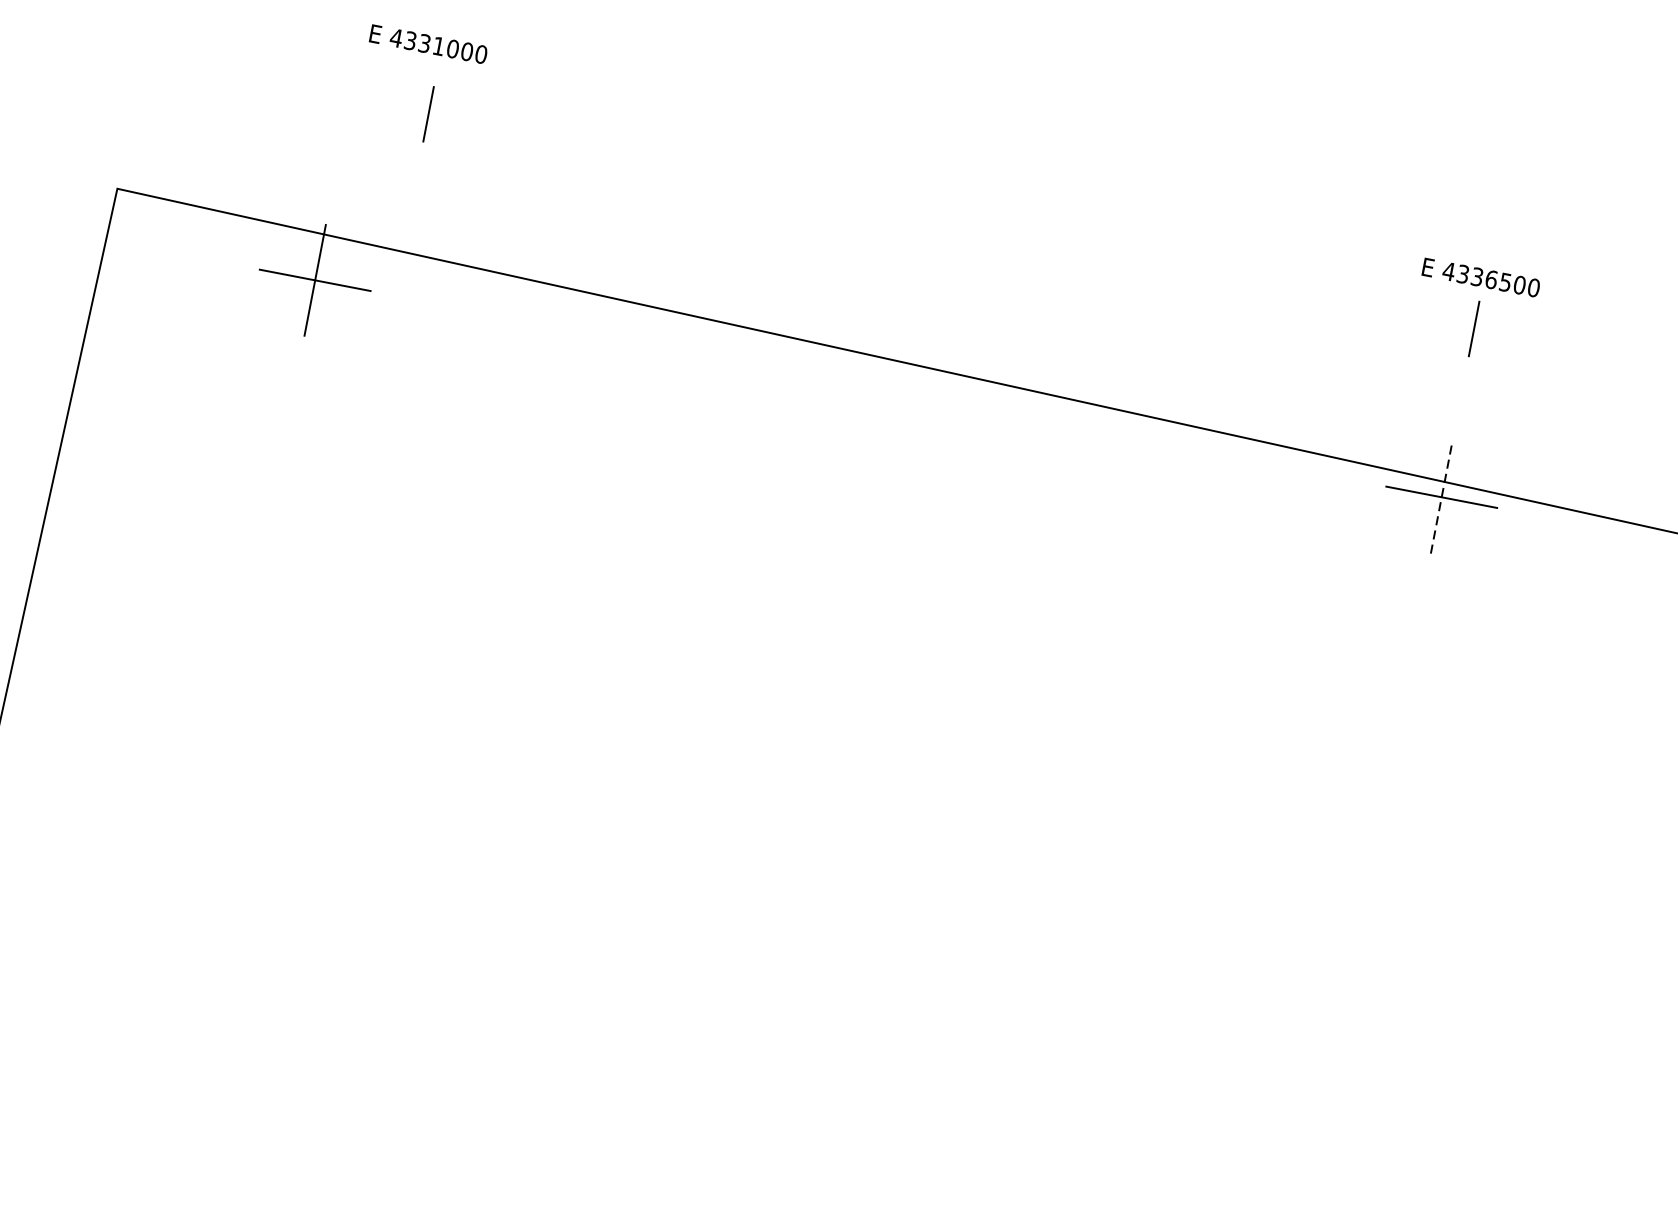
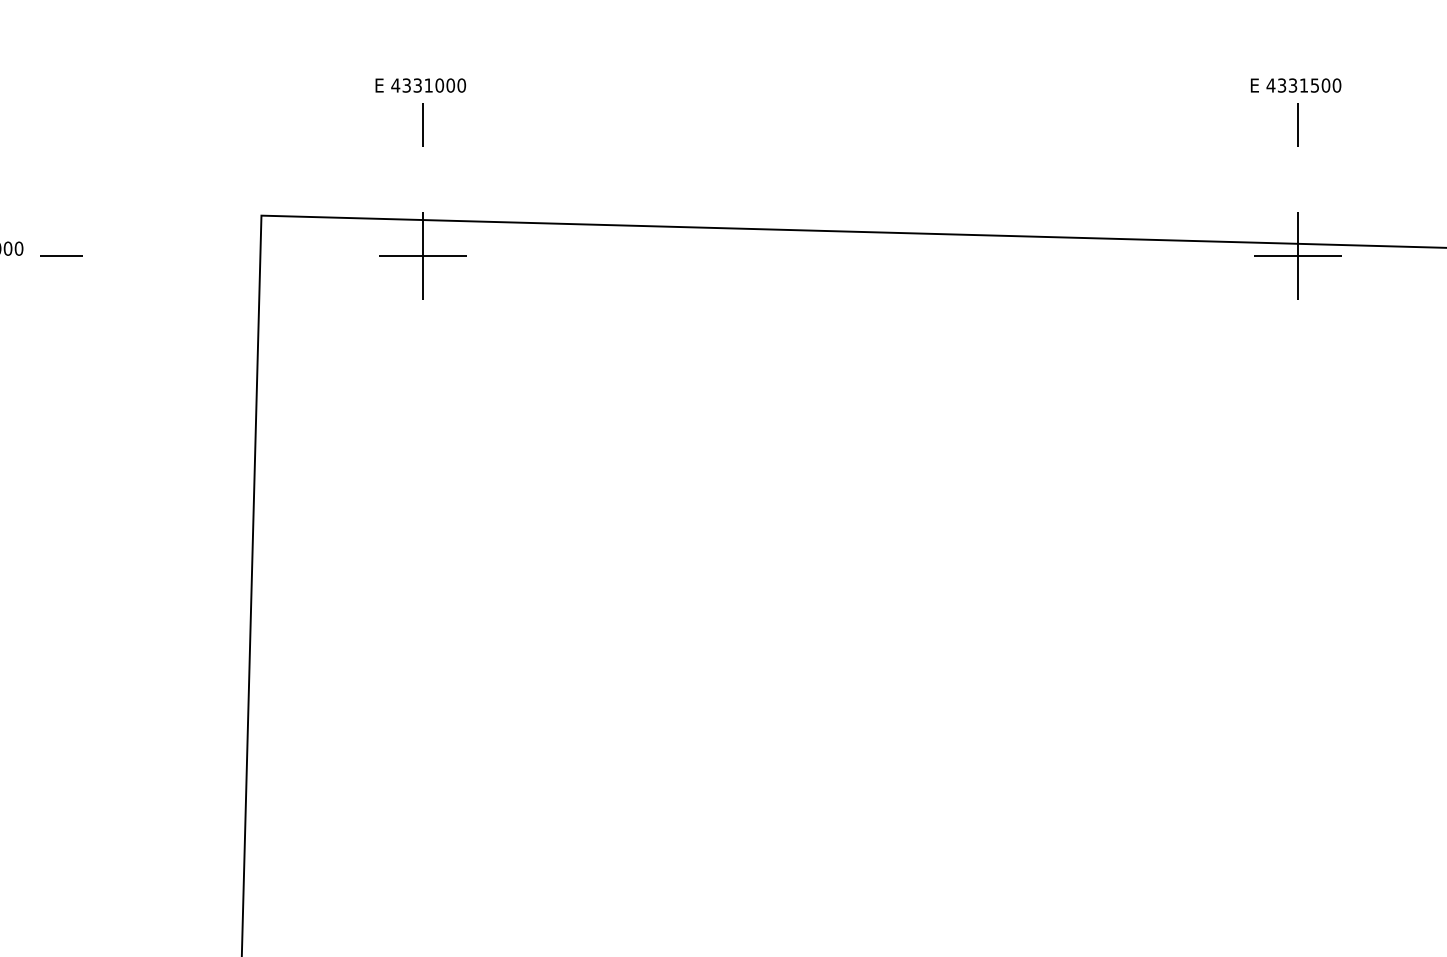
text: (428, 44) -> (420, 85), moved
line: (428, 113) -> (422, 124), moved
text: (1490, 279) -> (1303, 85), 4336500 -> 4331500
line: (1442, 497) -> (1298, 255), dashed -> solid

